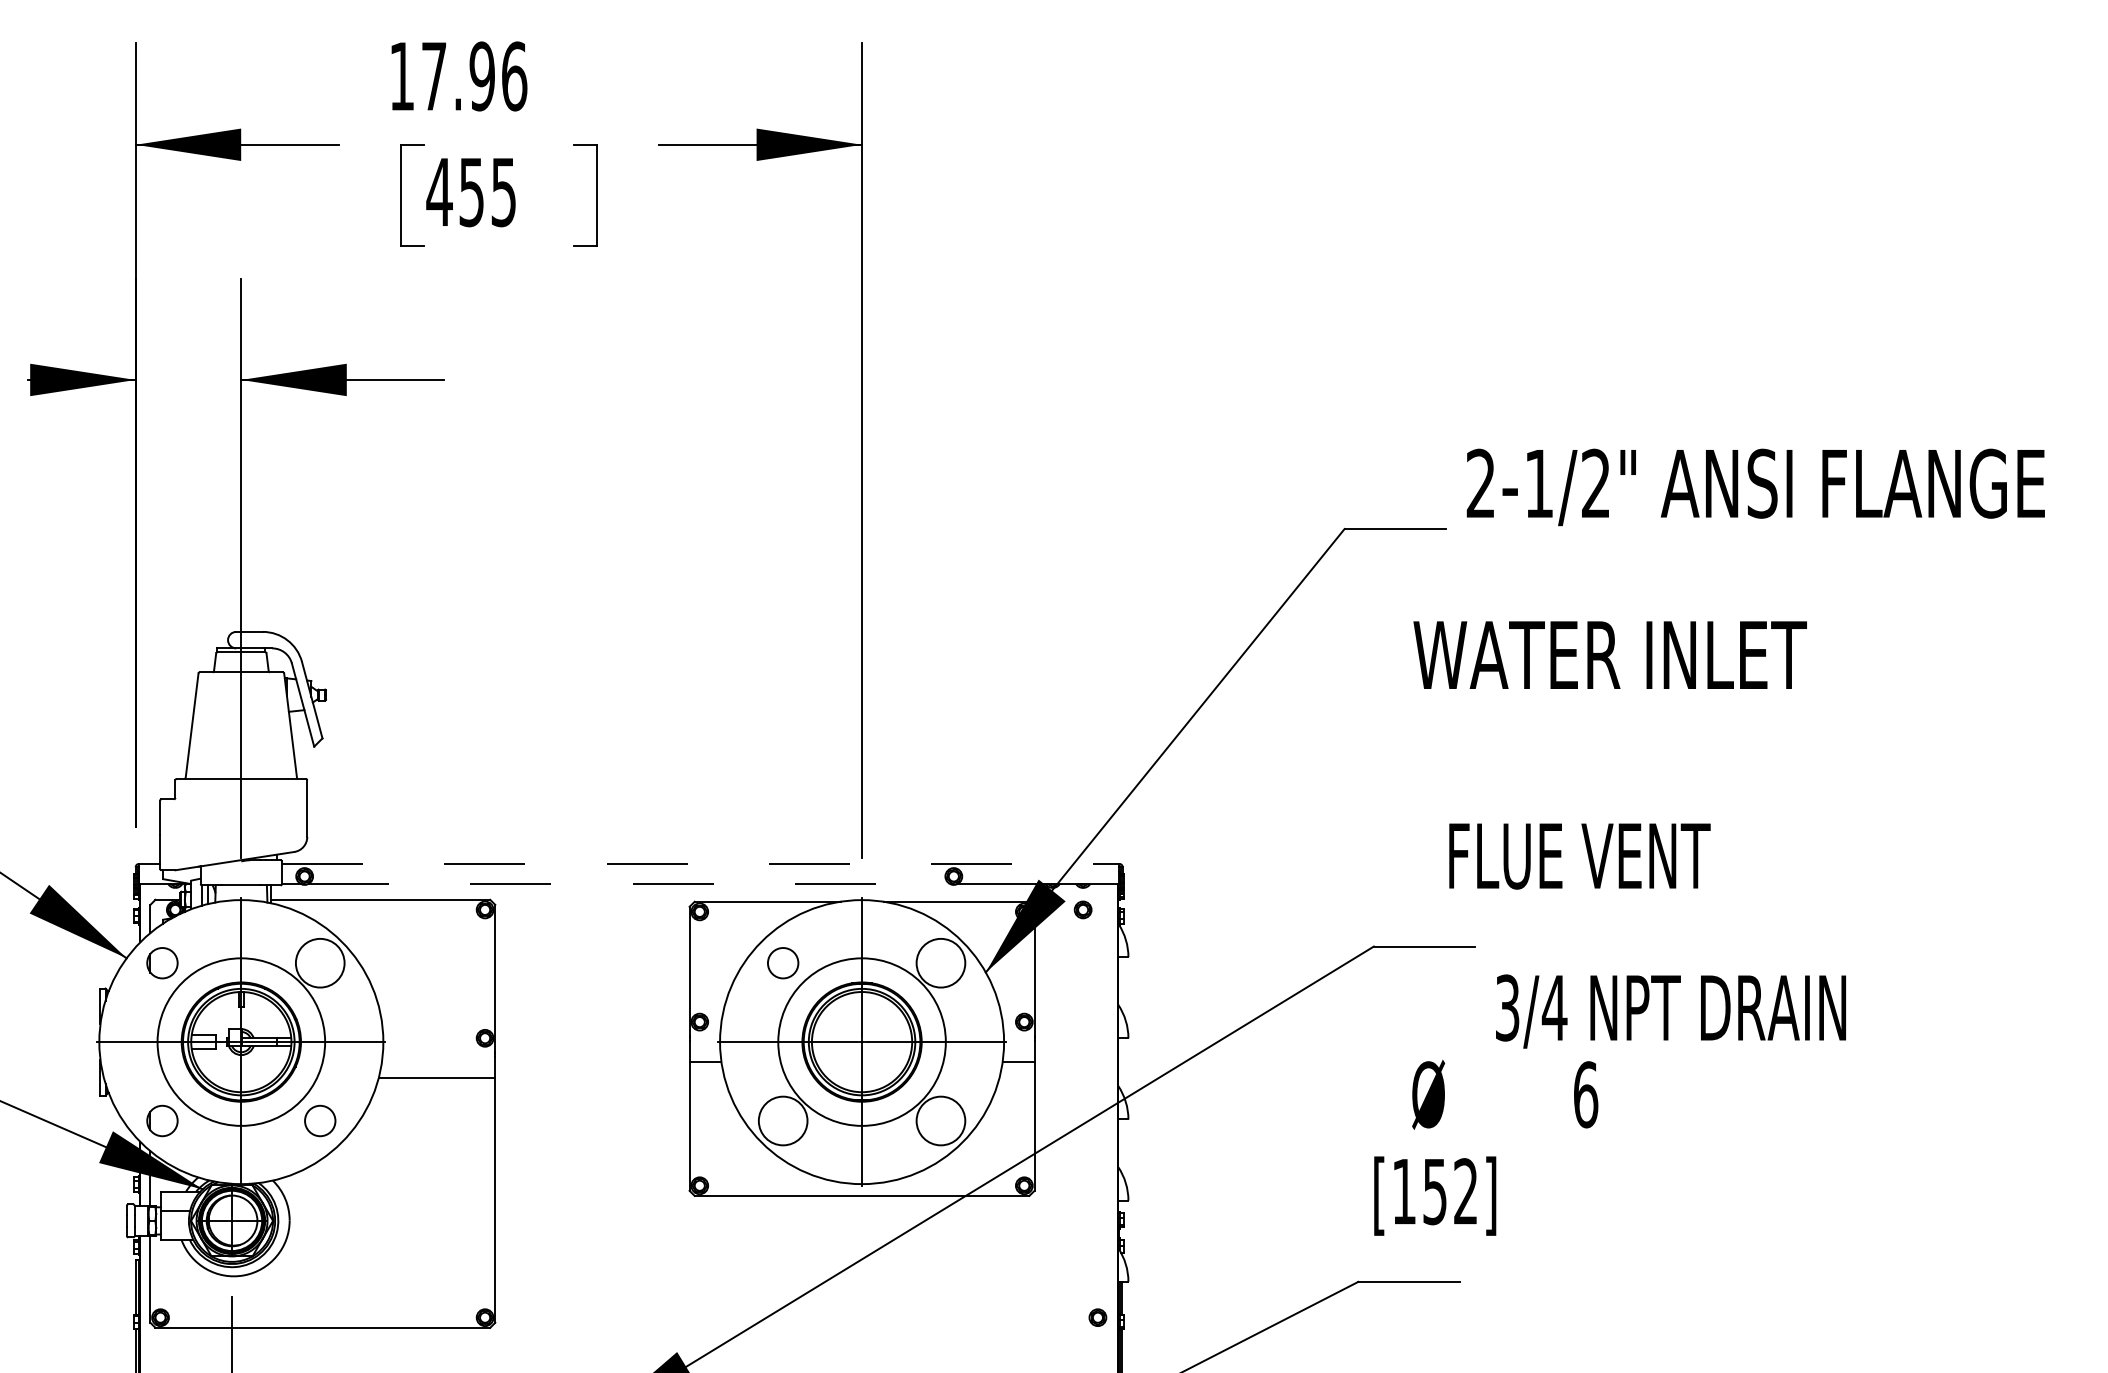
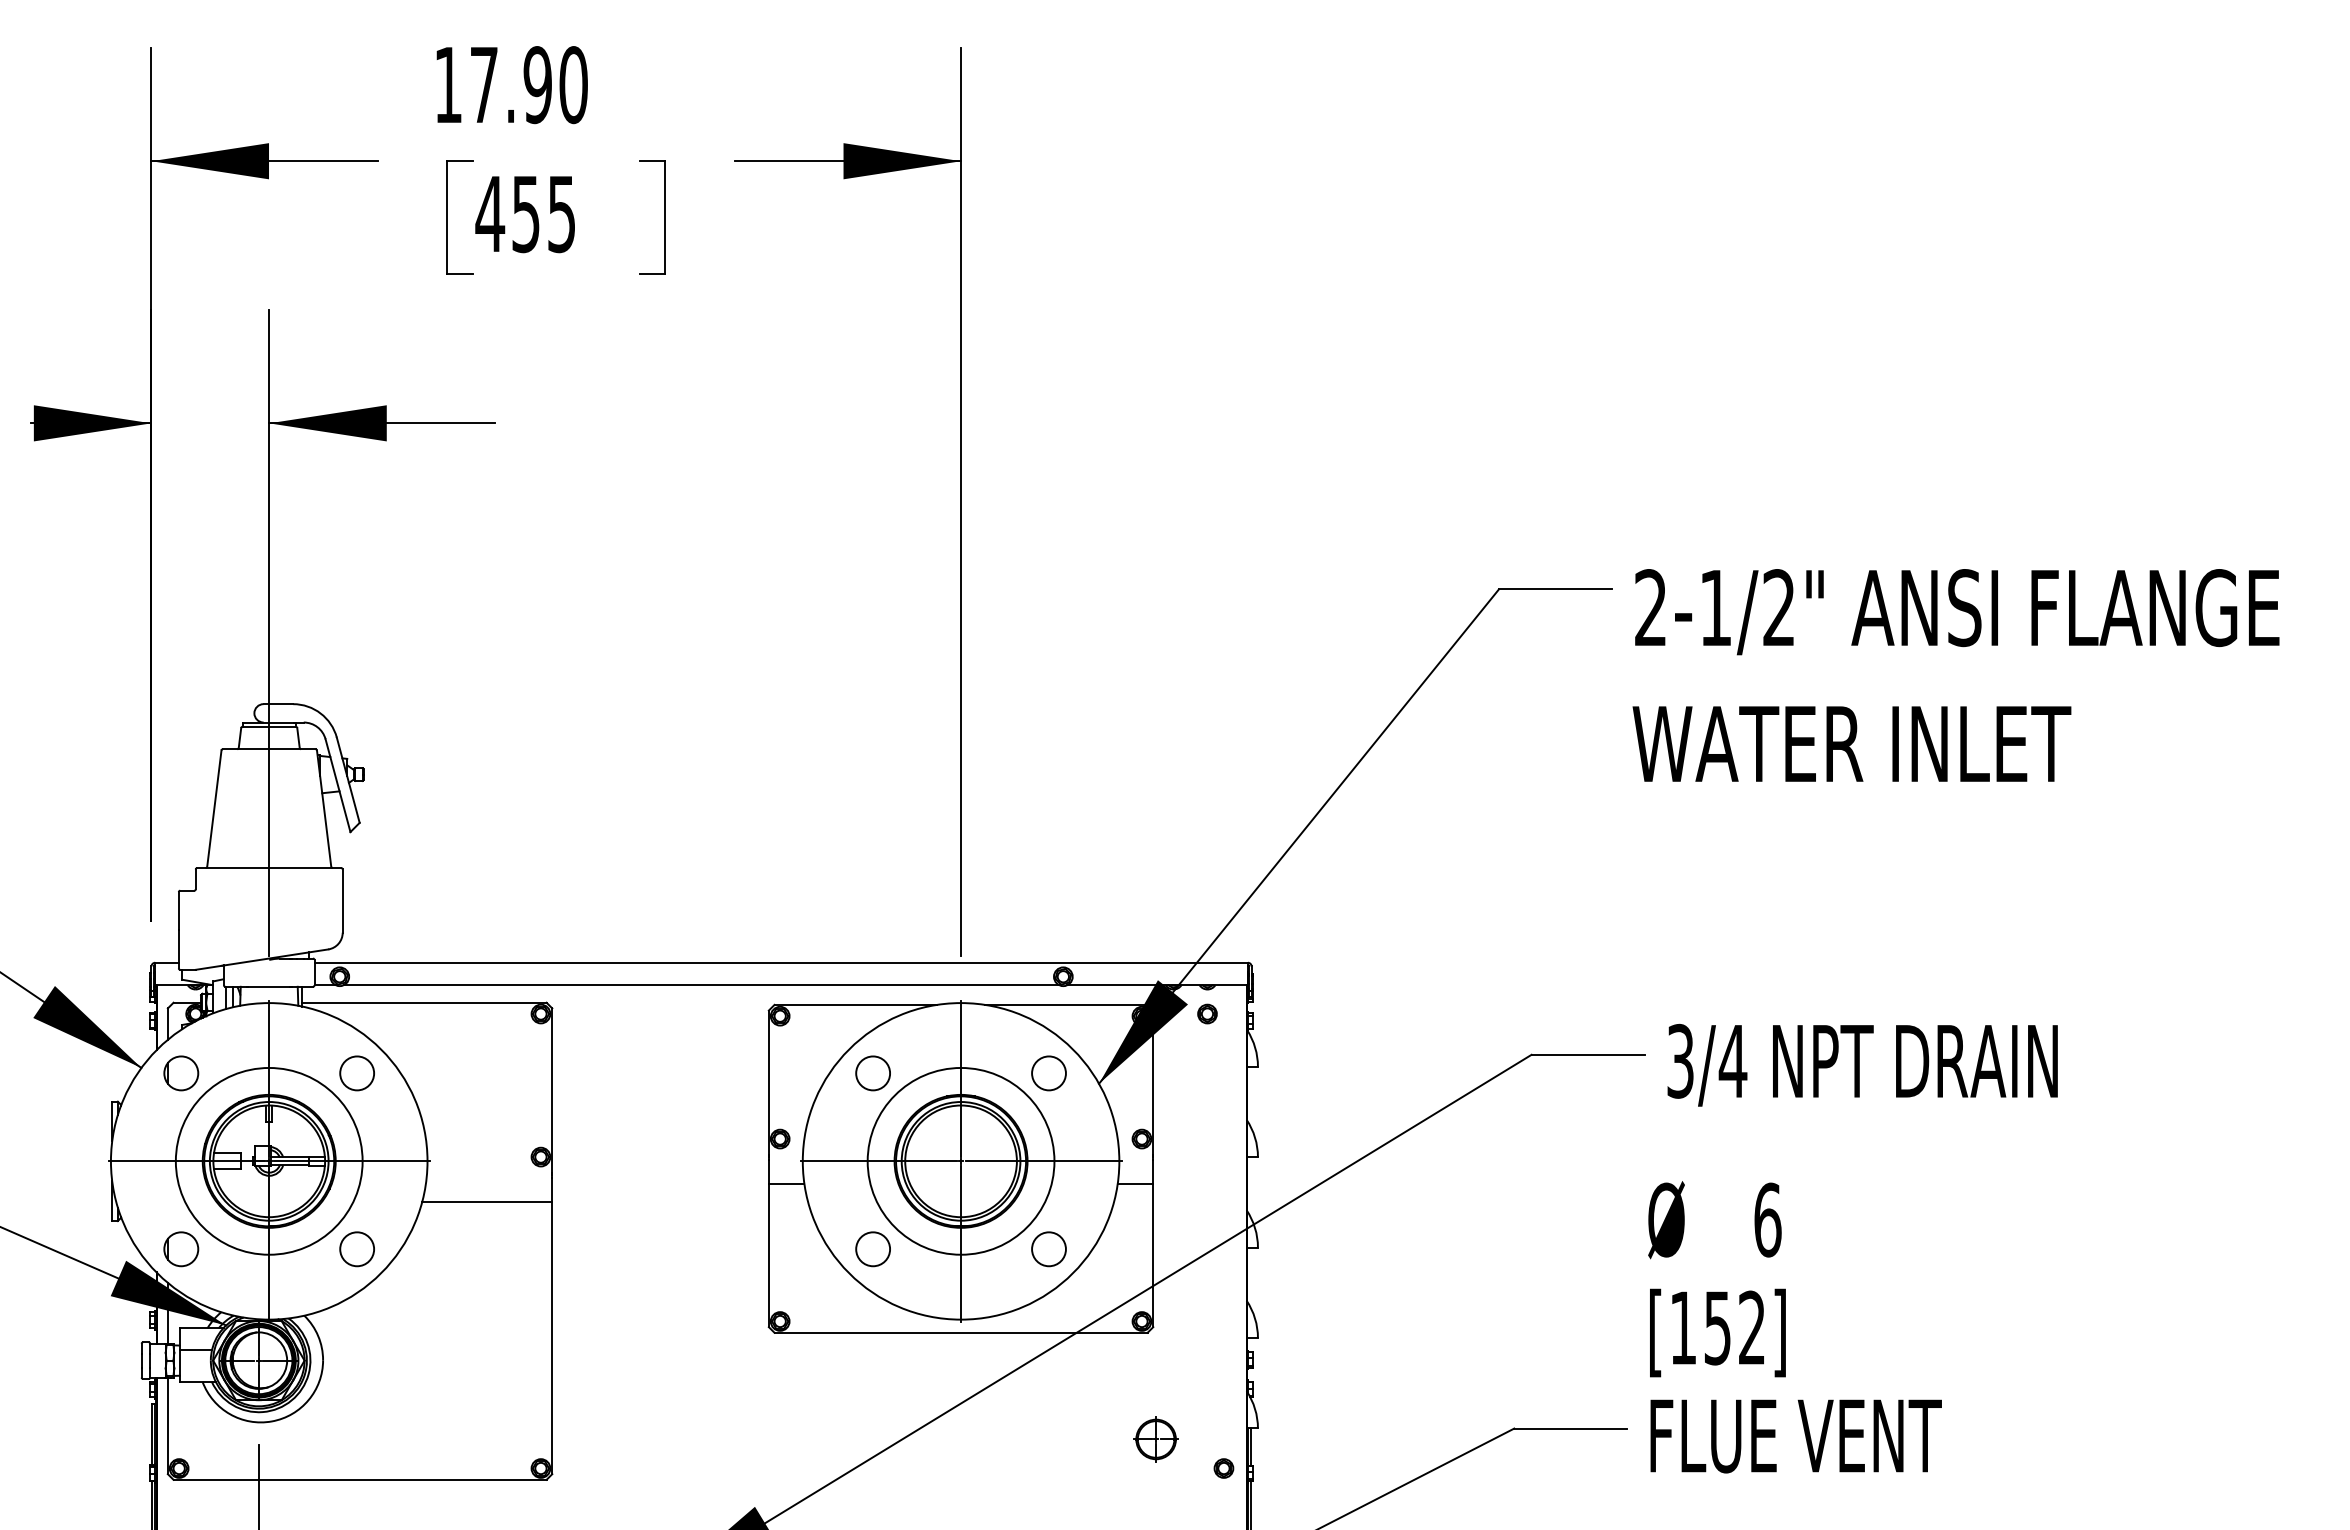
text: (514, 75) -> (573, 84), 17.96 -> 17.90
text: (1756, 487) -> (1957, 612), moved
text: (1609, 654) -> (1851, 743), moved
text: (1579, 856) -> (1795, 1436), moved
line: (700, 863) -> (781, 962), dashed -> solid
line: (630, 884) -> (702, 985), dashed -> solid
circle: (320, 963) -> (357, 1073), size x0.62
circle: (940, 963) -> (1048, 1073), size x0.62
text: (1670, 1010) -> (1862, 1064), moved
text: (1428, 1095) -> (1666, 1220), moved
circle: (783, 1121) -> (873, 1249), size x0.62
circle: (940, 1121) -> (1048, 1249), size x0.62
text: (1434, 1195) -> (1717, 1332), moved
part: (1036, 1291) -> (1155, 1439), added

